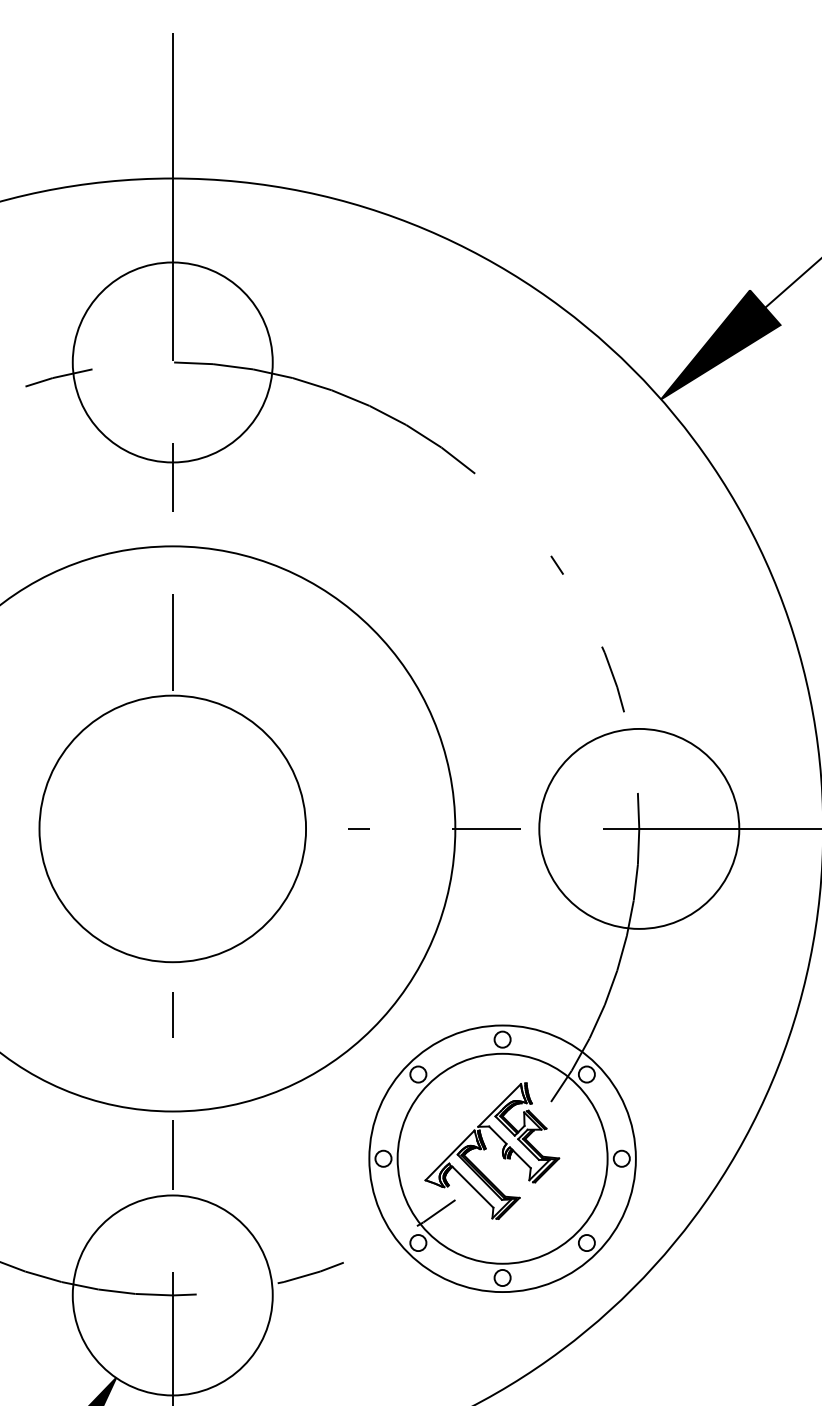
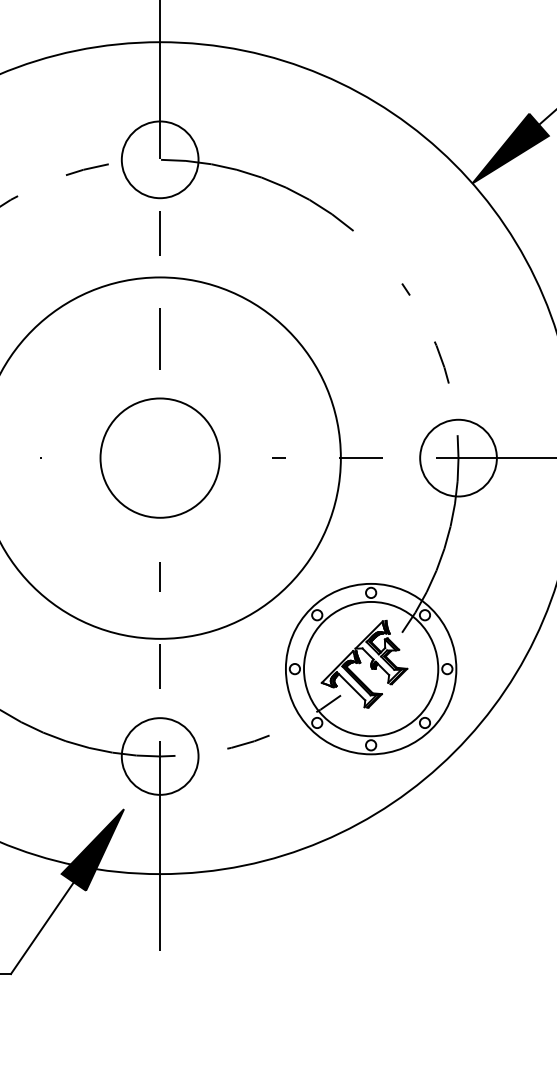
circle: (173, 361) -> (160, 159), size x0.6
circle: (171, 827) -> (159, 457), size x0.7
circle: (639, 829) -> (458, 458), size x0.6
circle: (173, 1295) -> (160, 756), size x0.6

